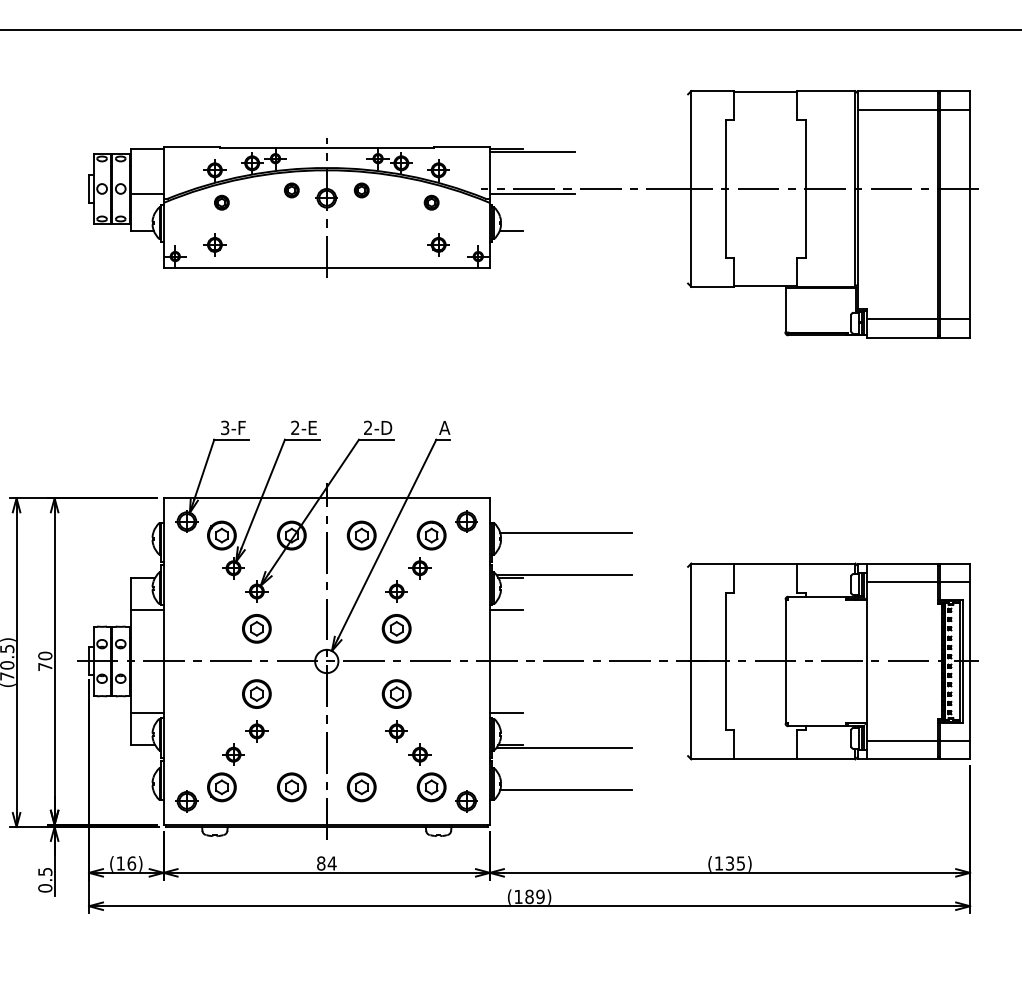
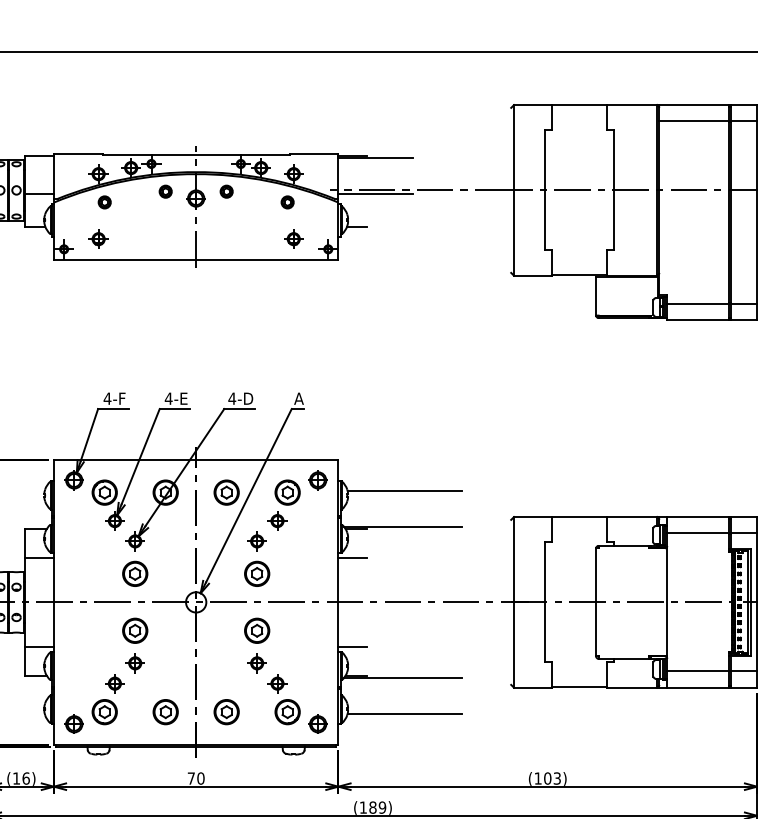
text: (224, 427) -> (107, 398), 3-F -> 4-F
text: (294, 427) -> (168, 398), 2-E -> 4-E
text: (367, 427) -> (231, 398), 2-D -> 4-D
text: (326, 863) -> (195, 778), 84 -> 70
text: (735, 863) -> (552, 778), (135) -> (103)

